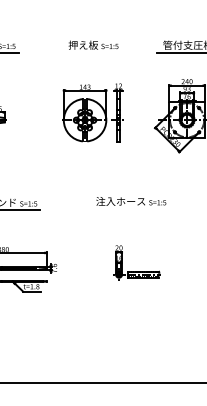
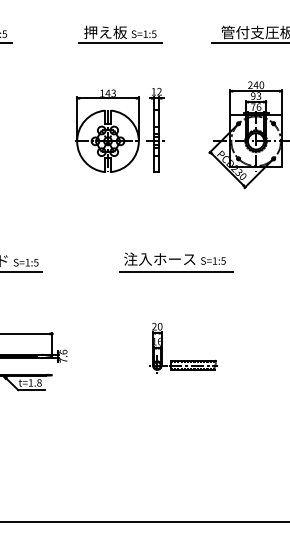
line: (93, 52) -> (120, 43), added
line: (132, 210) -> (176, 272), added

